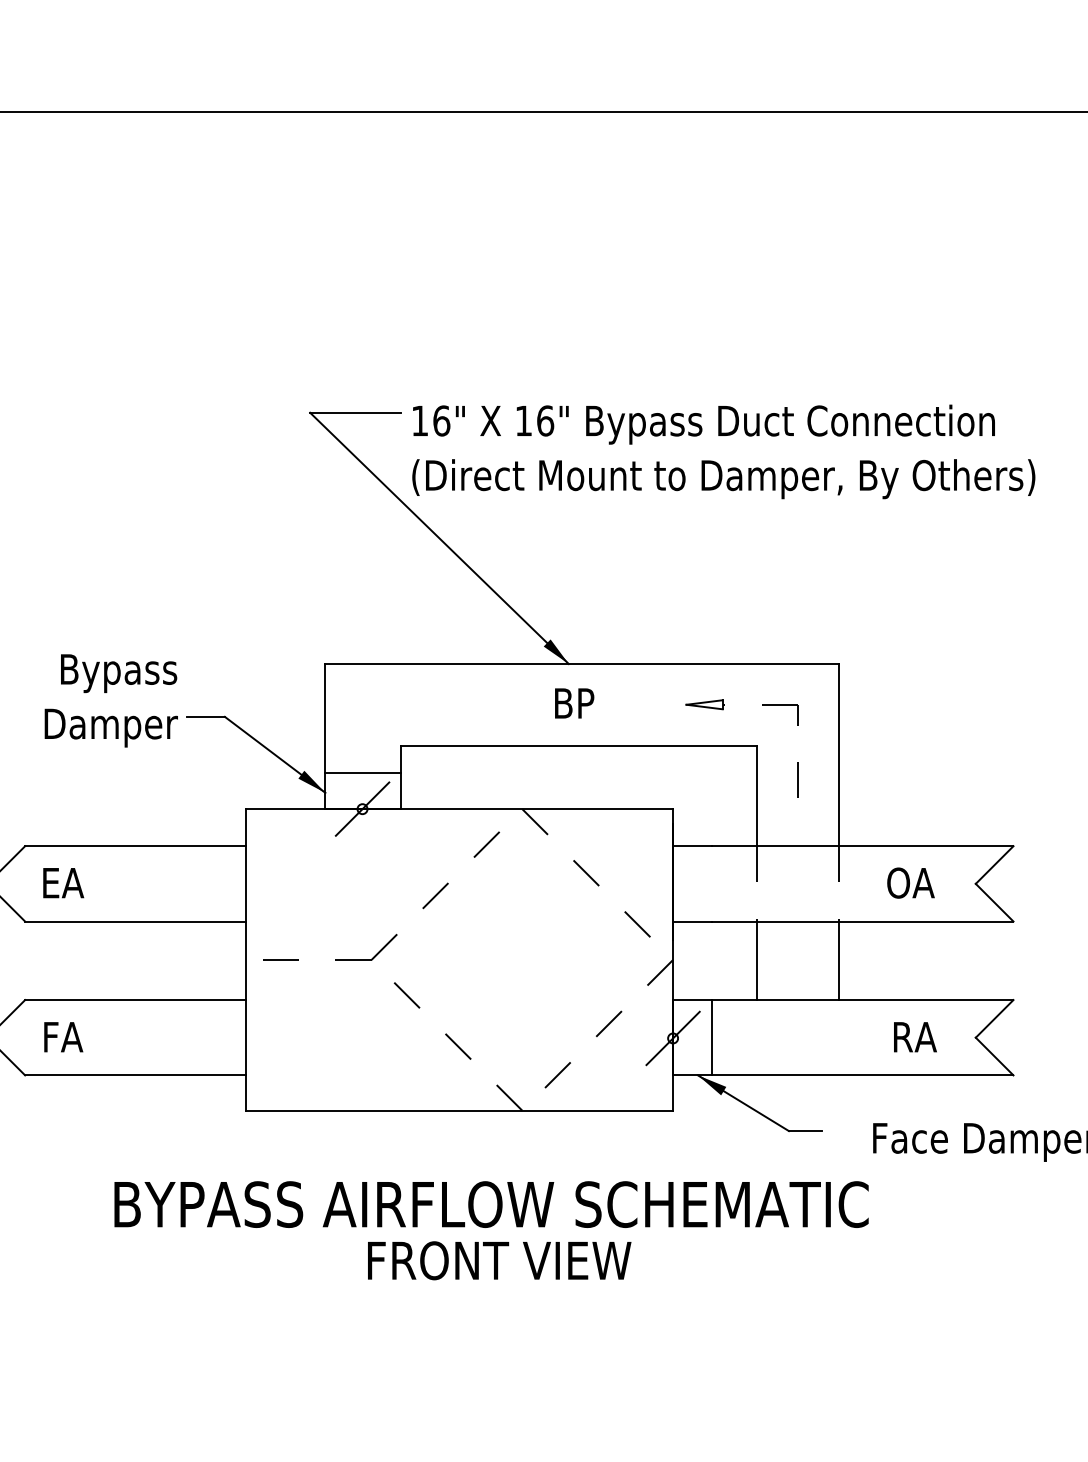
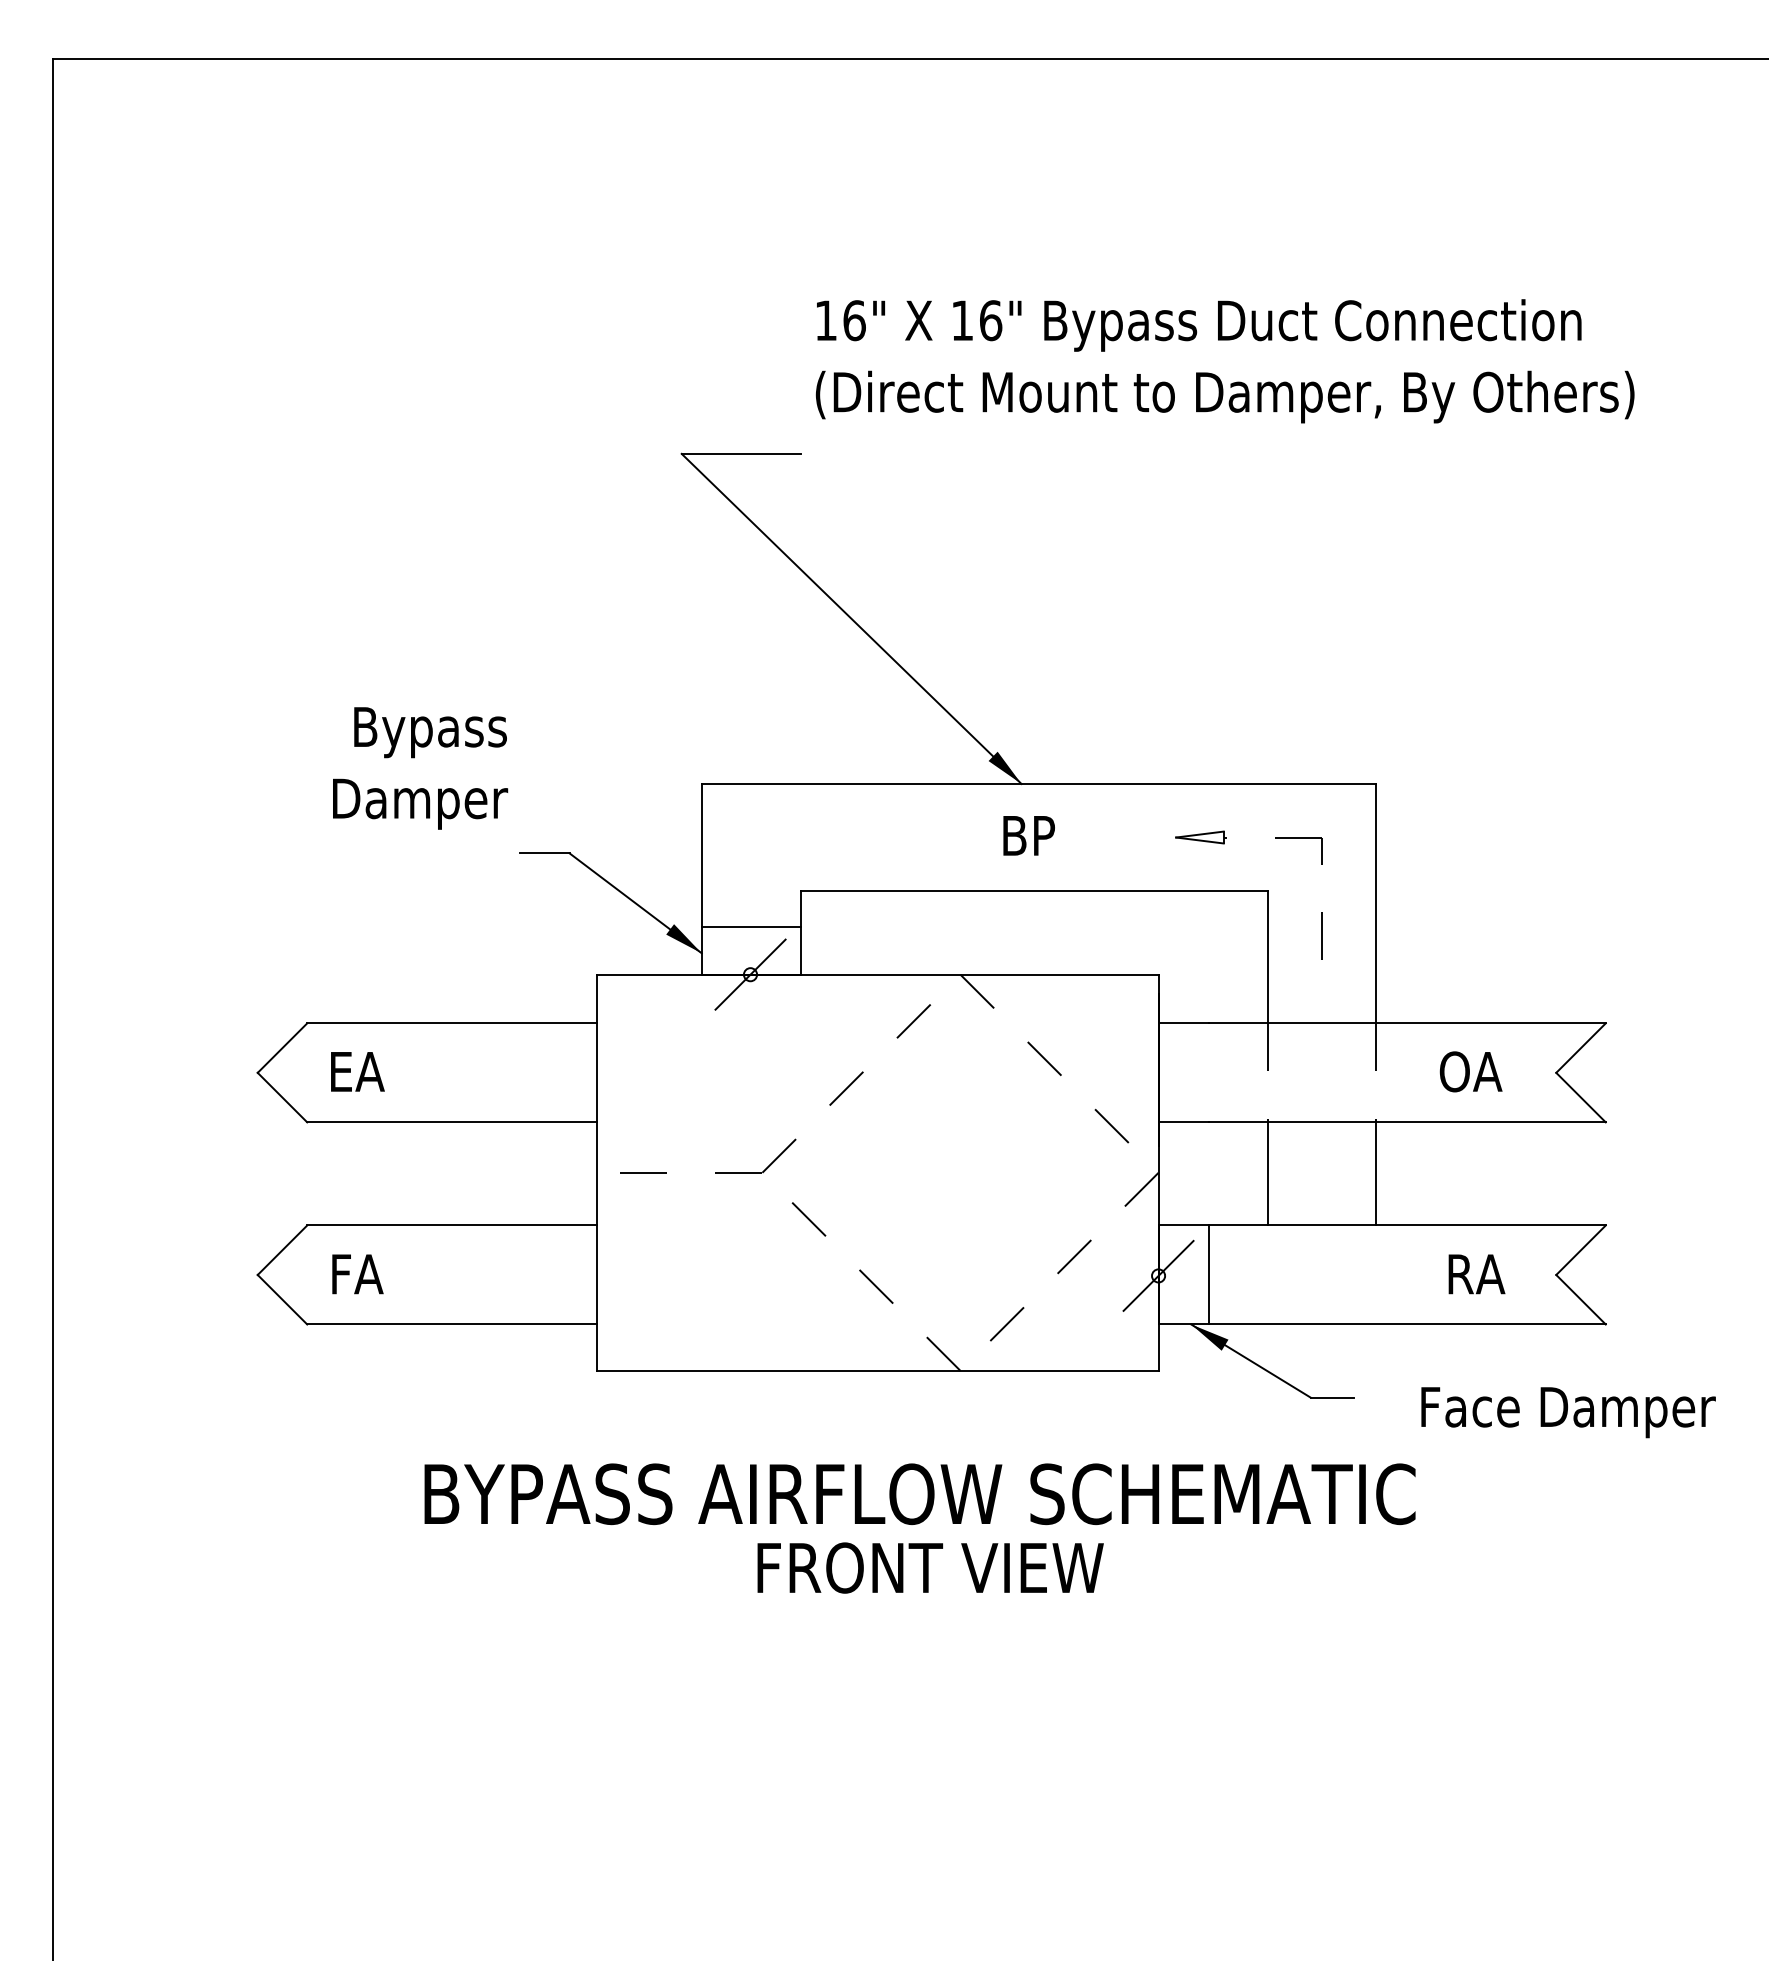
text: (723, 452) -> (1224, 361), moved
text: (111, 700) -> (420, 768), moved

